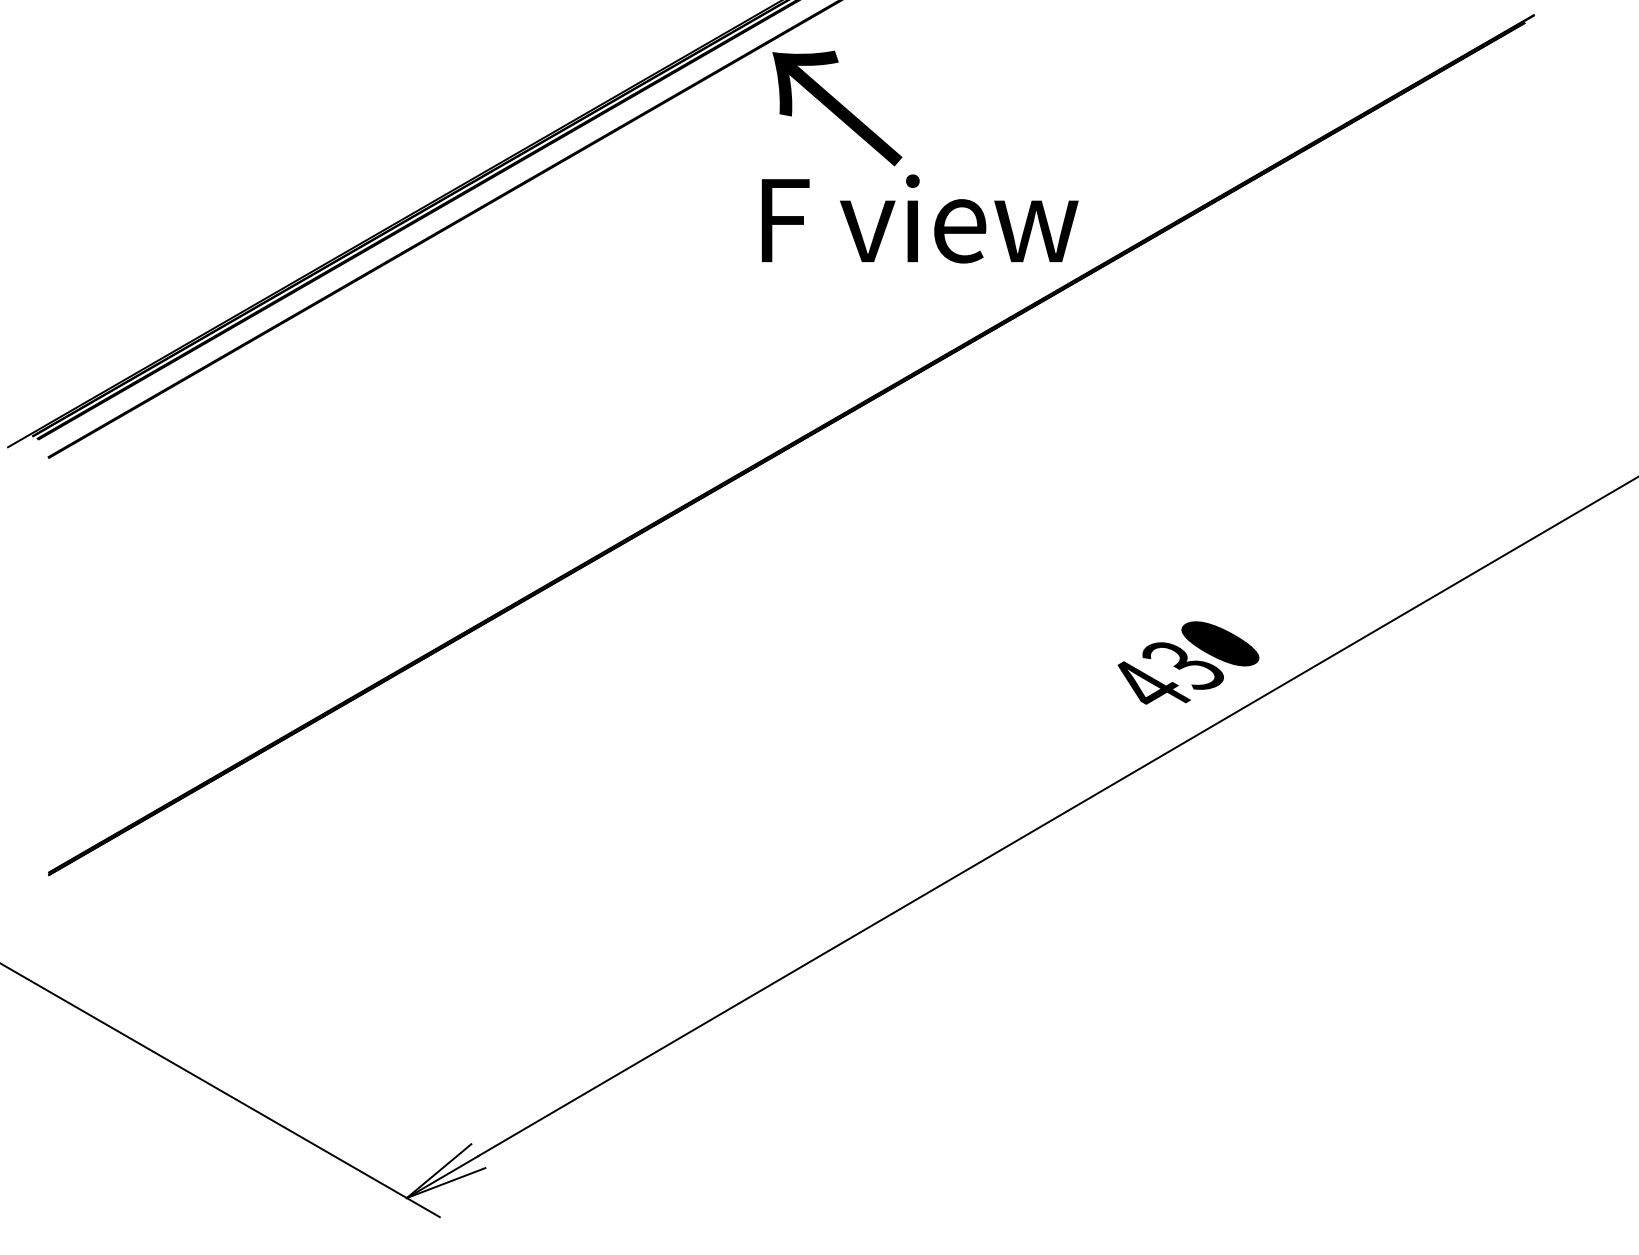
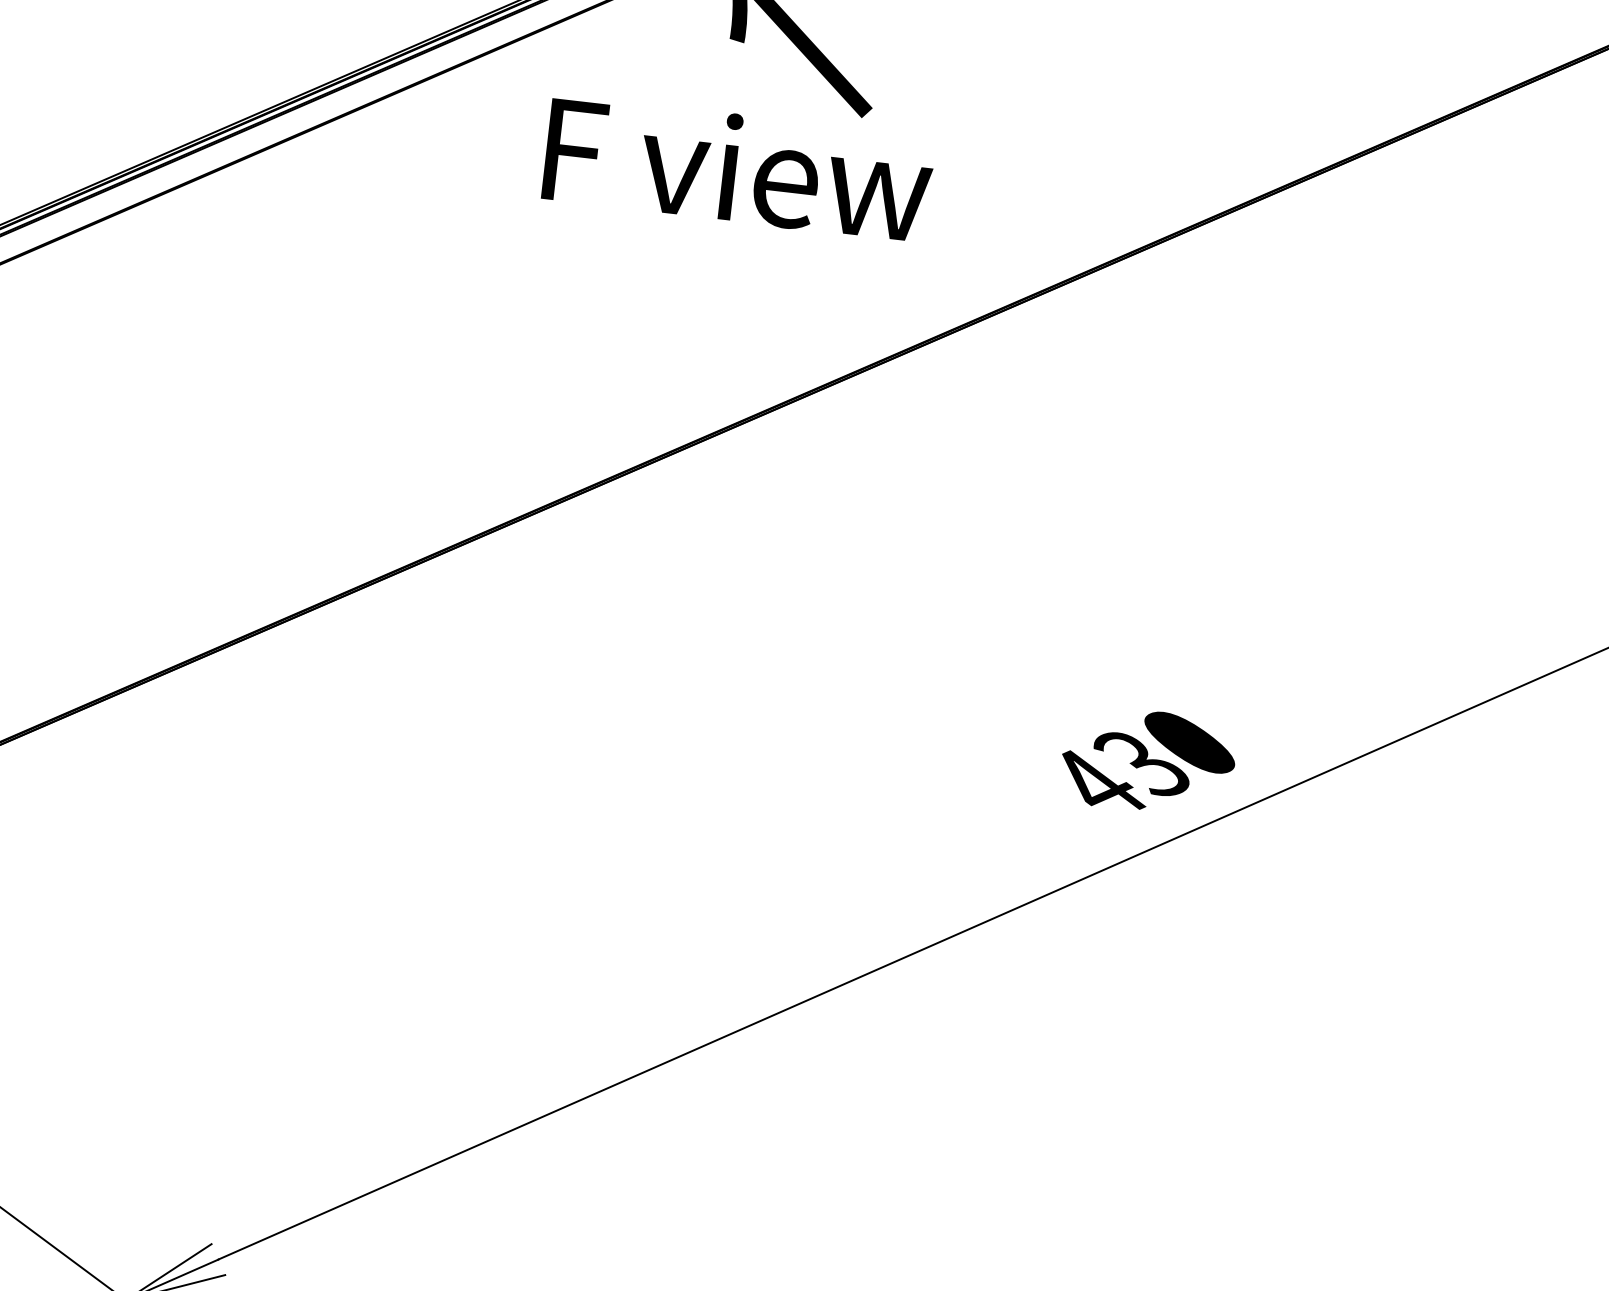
text: (919, 218) -> (737, 167), moved

